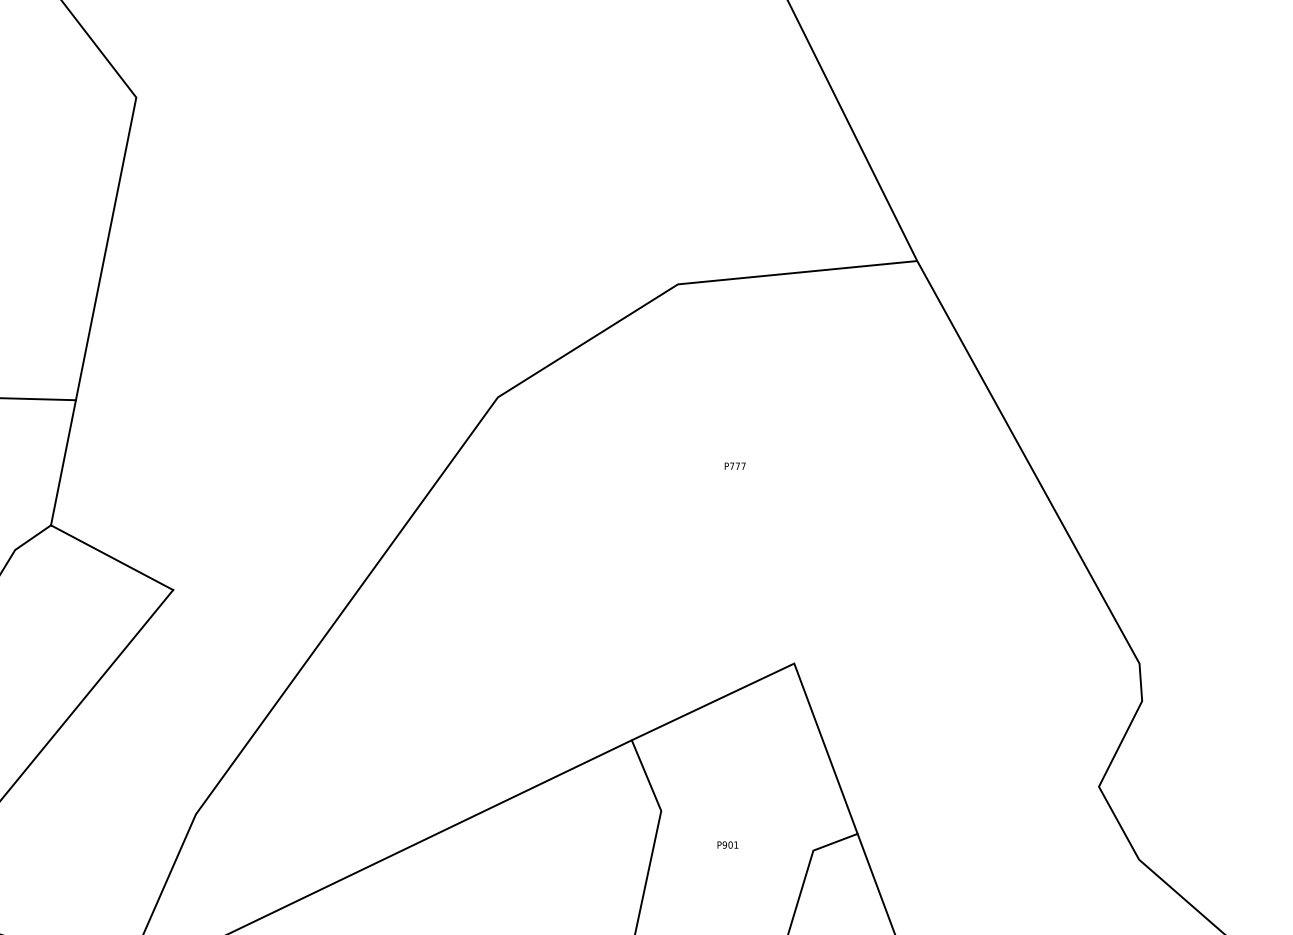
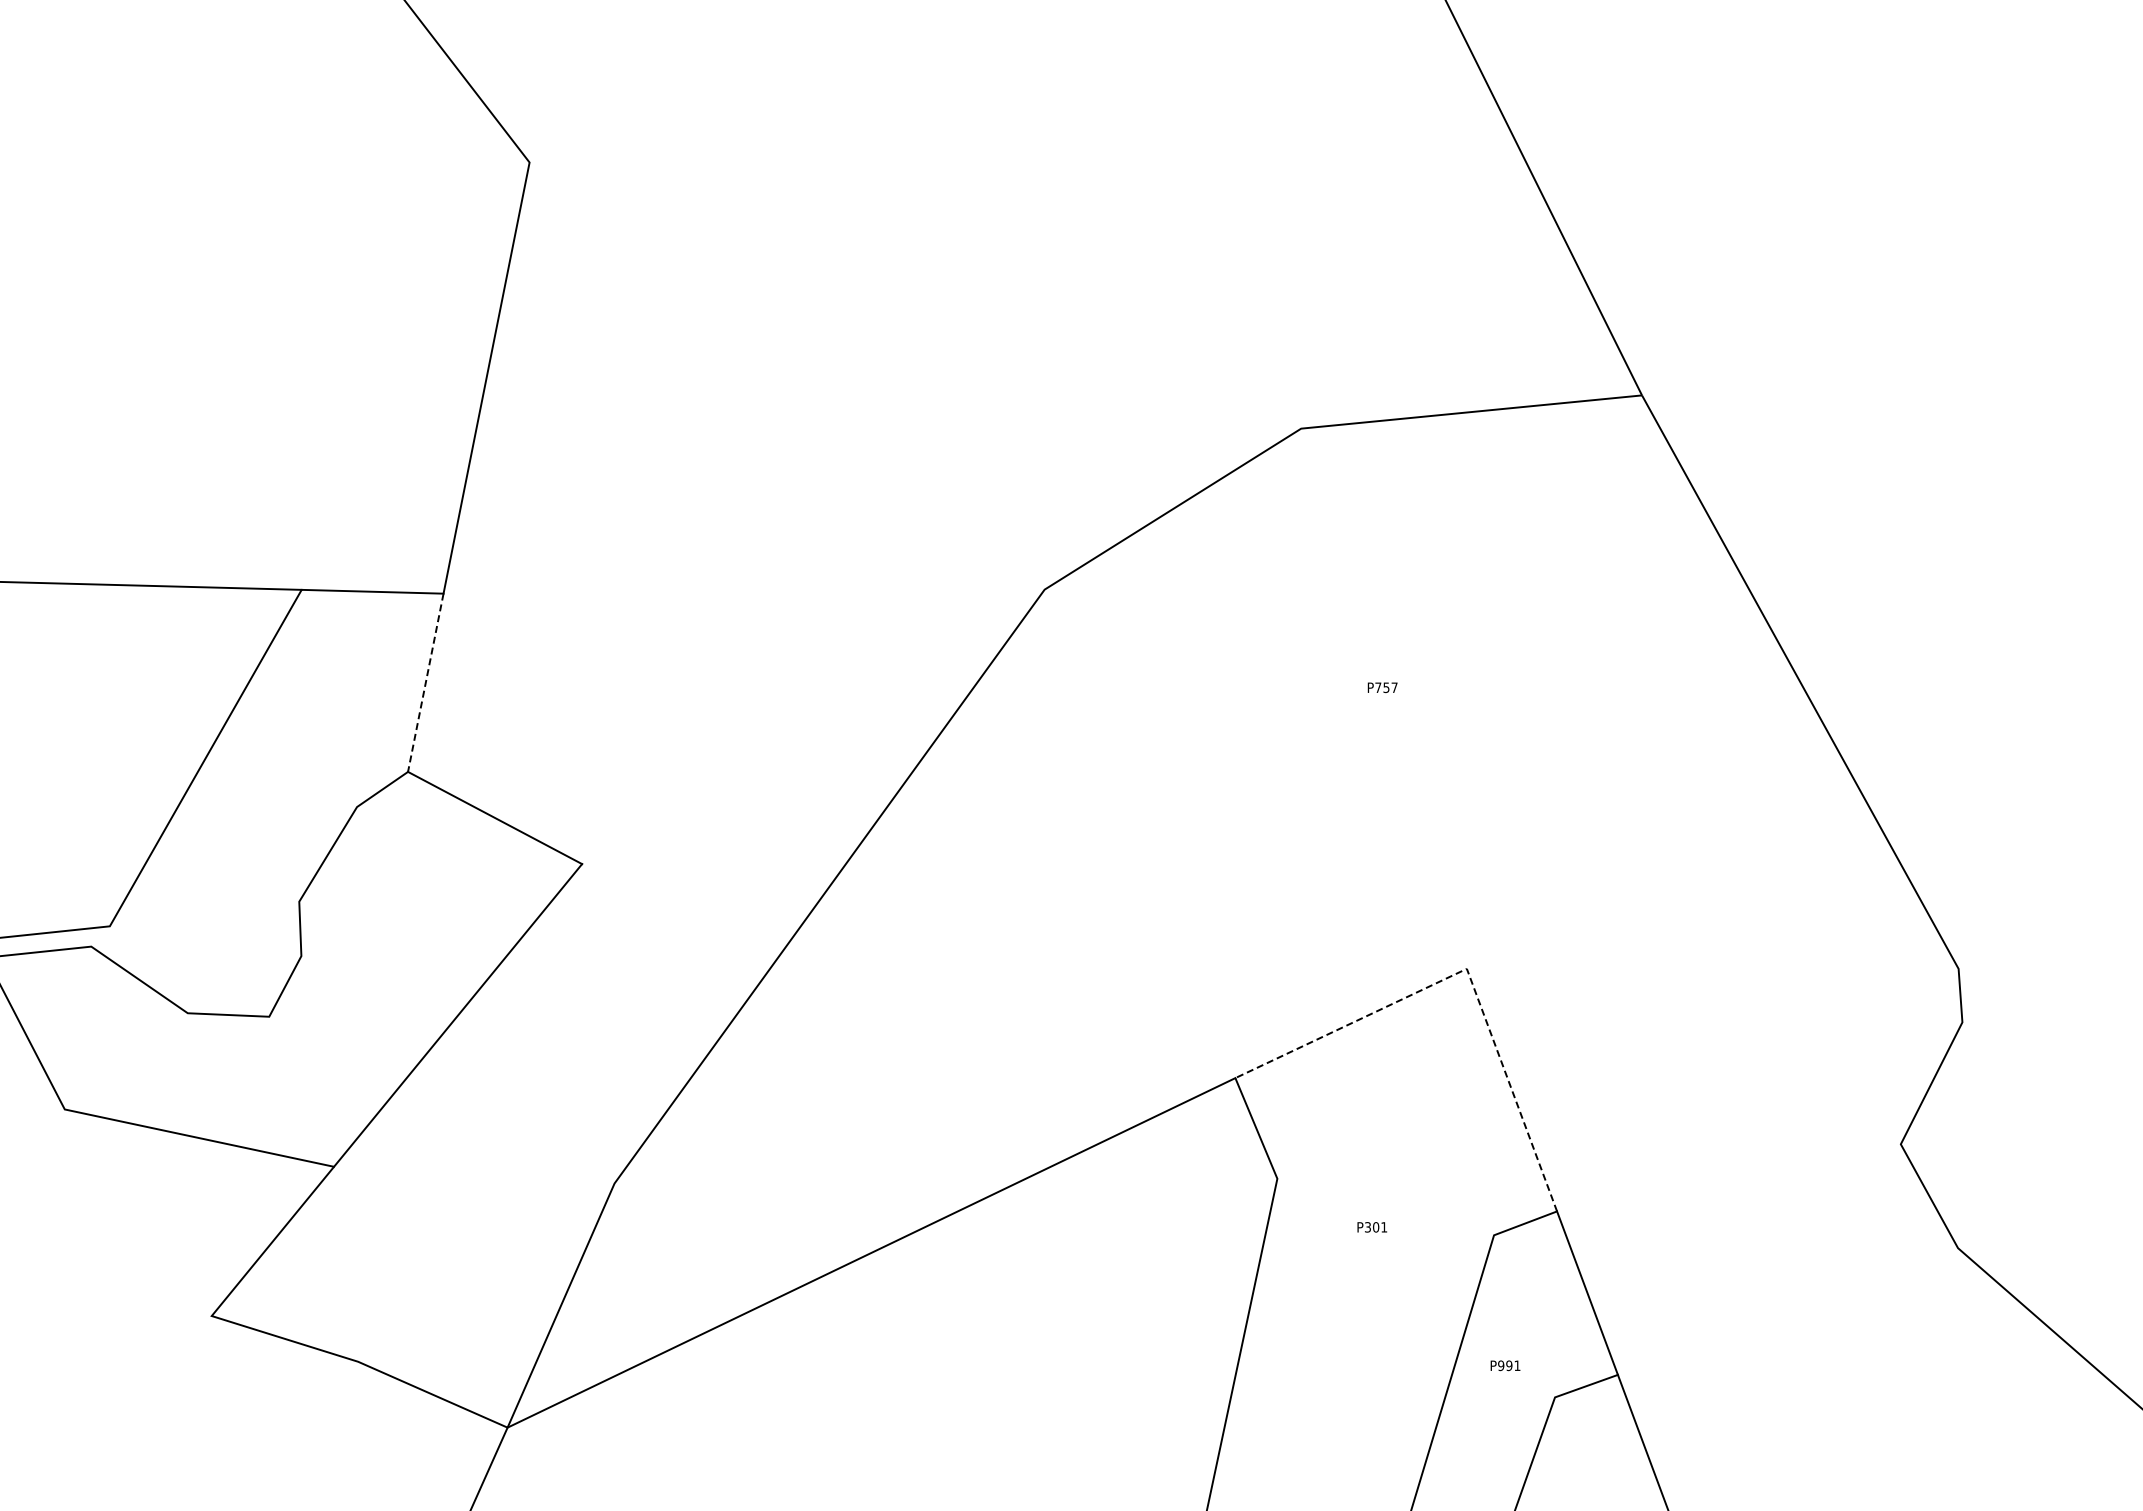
line: (63, 462) -> (425, 682), solid -> dashed
text: (737, 466) -> (1386, 687), P777 -> P757
line: (794, 664) -> (1467, 969), solid -> dashed
text: (724, 845) -> (1367, 1227), P901 -> P301

